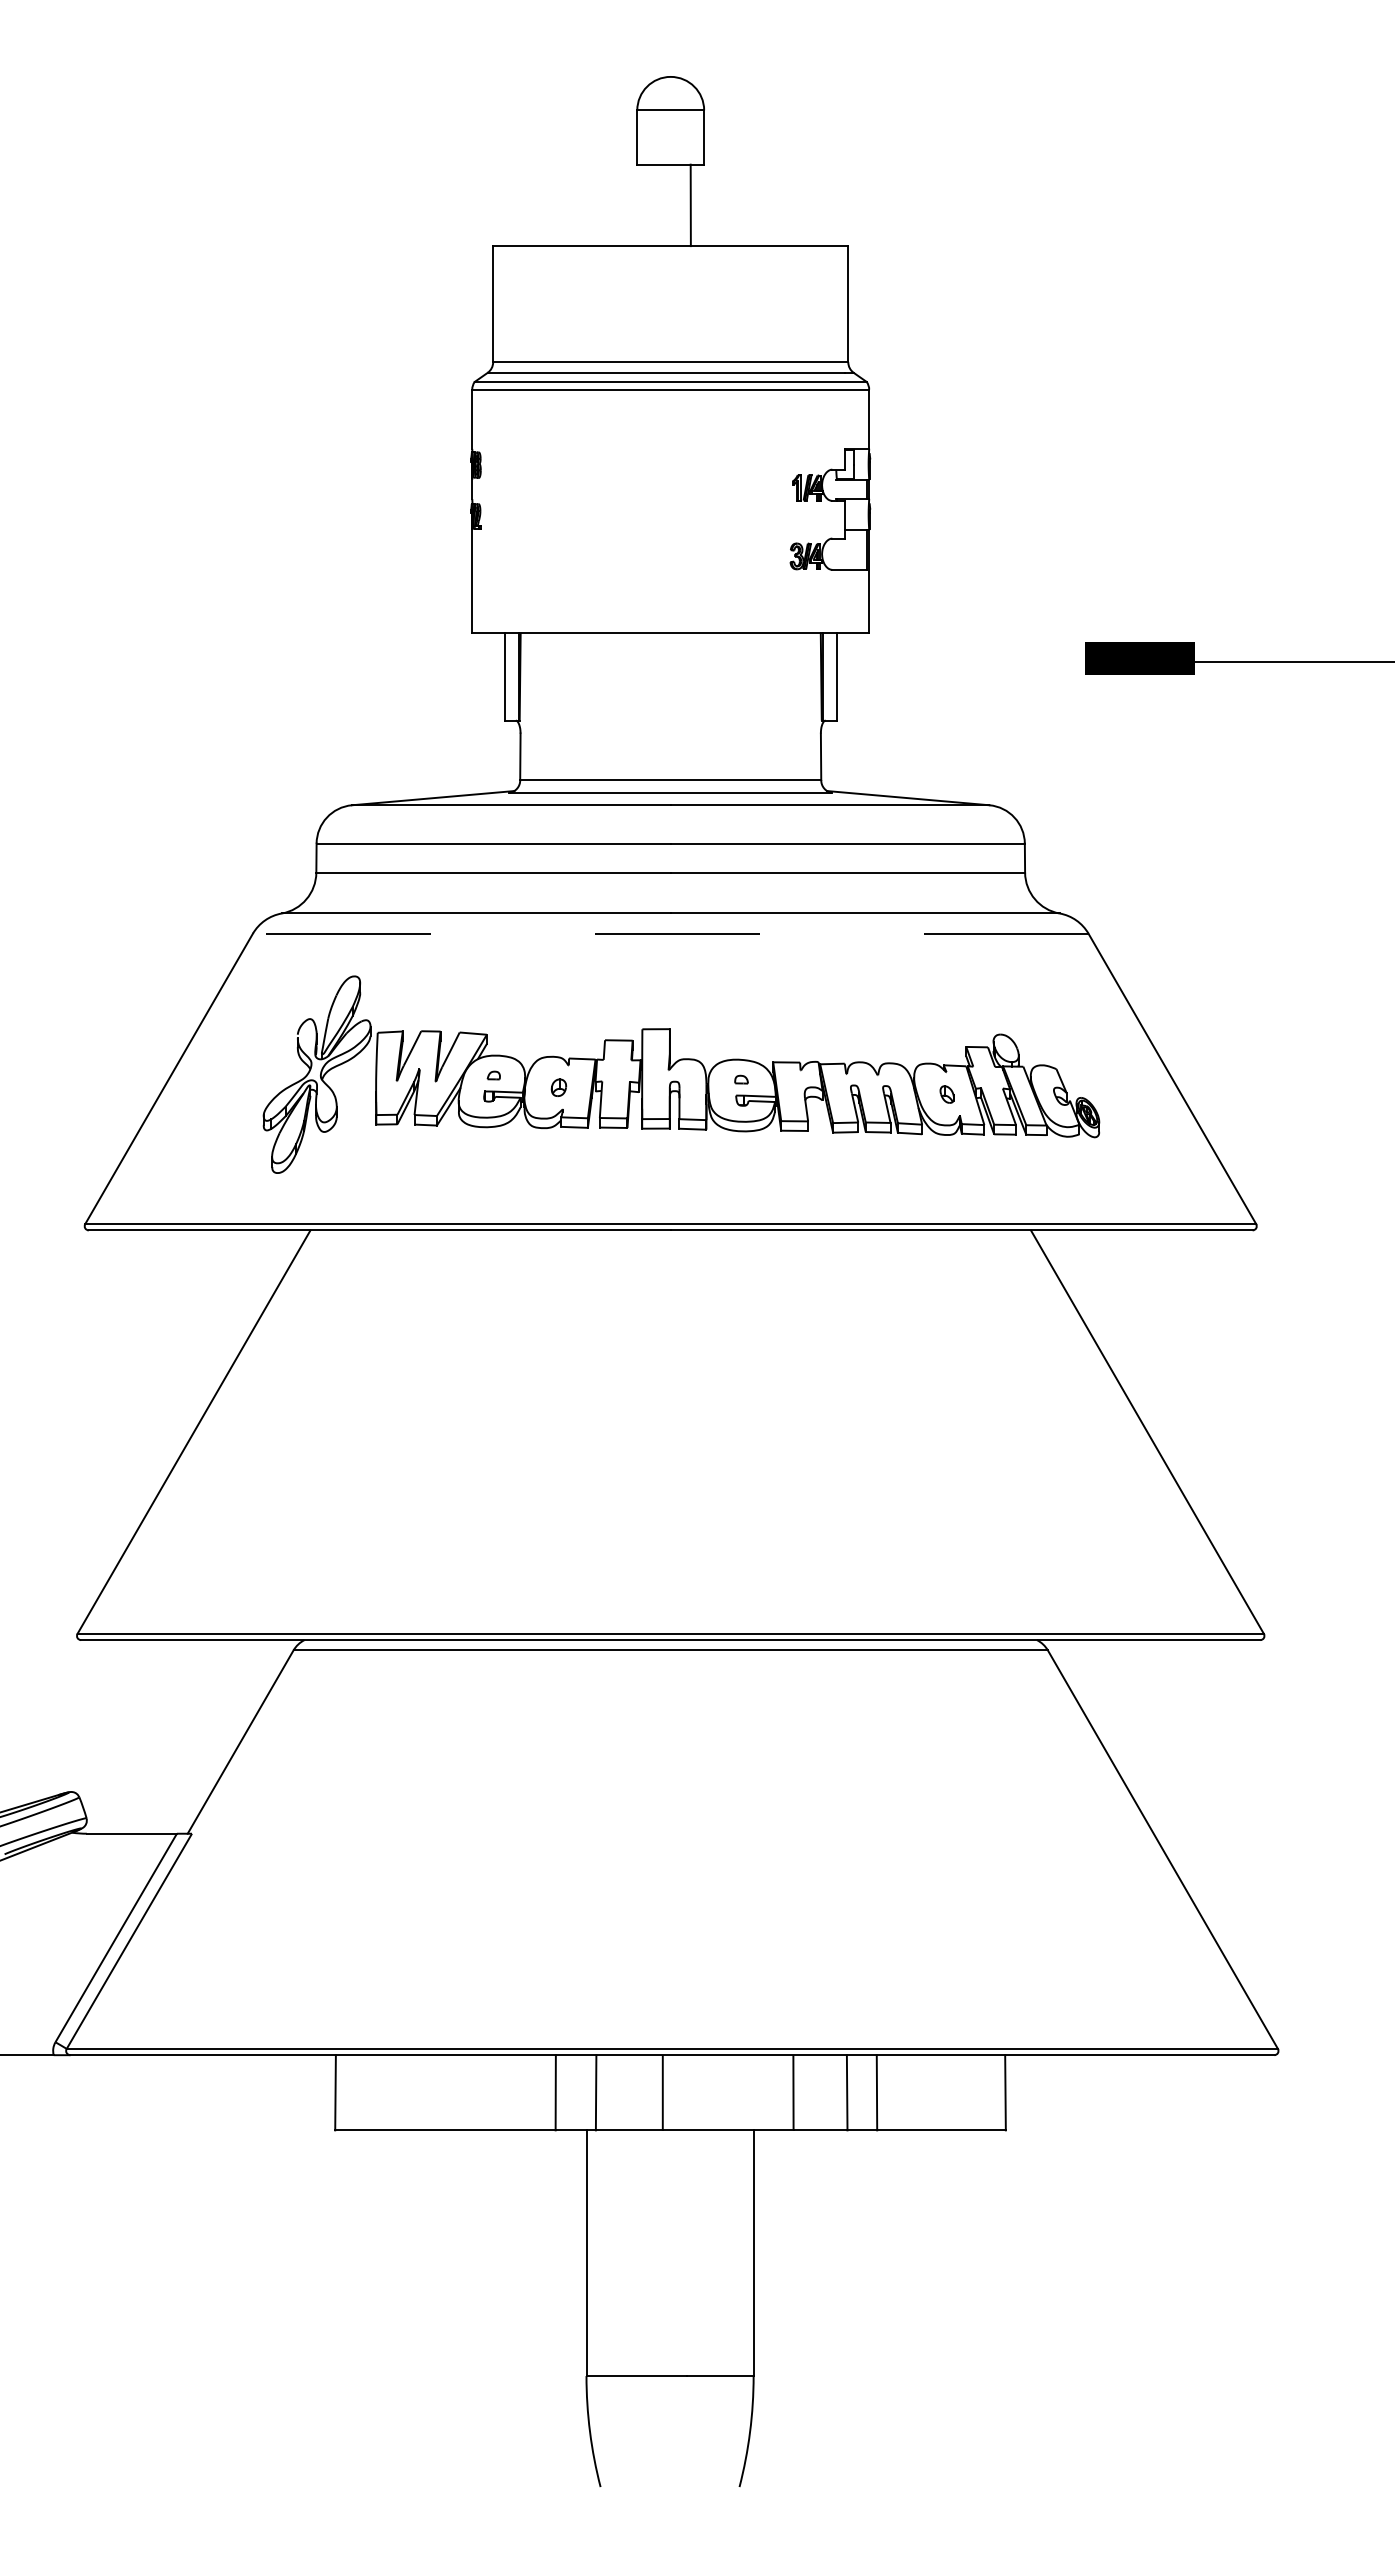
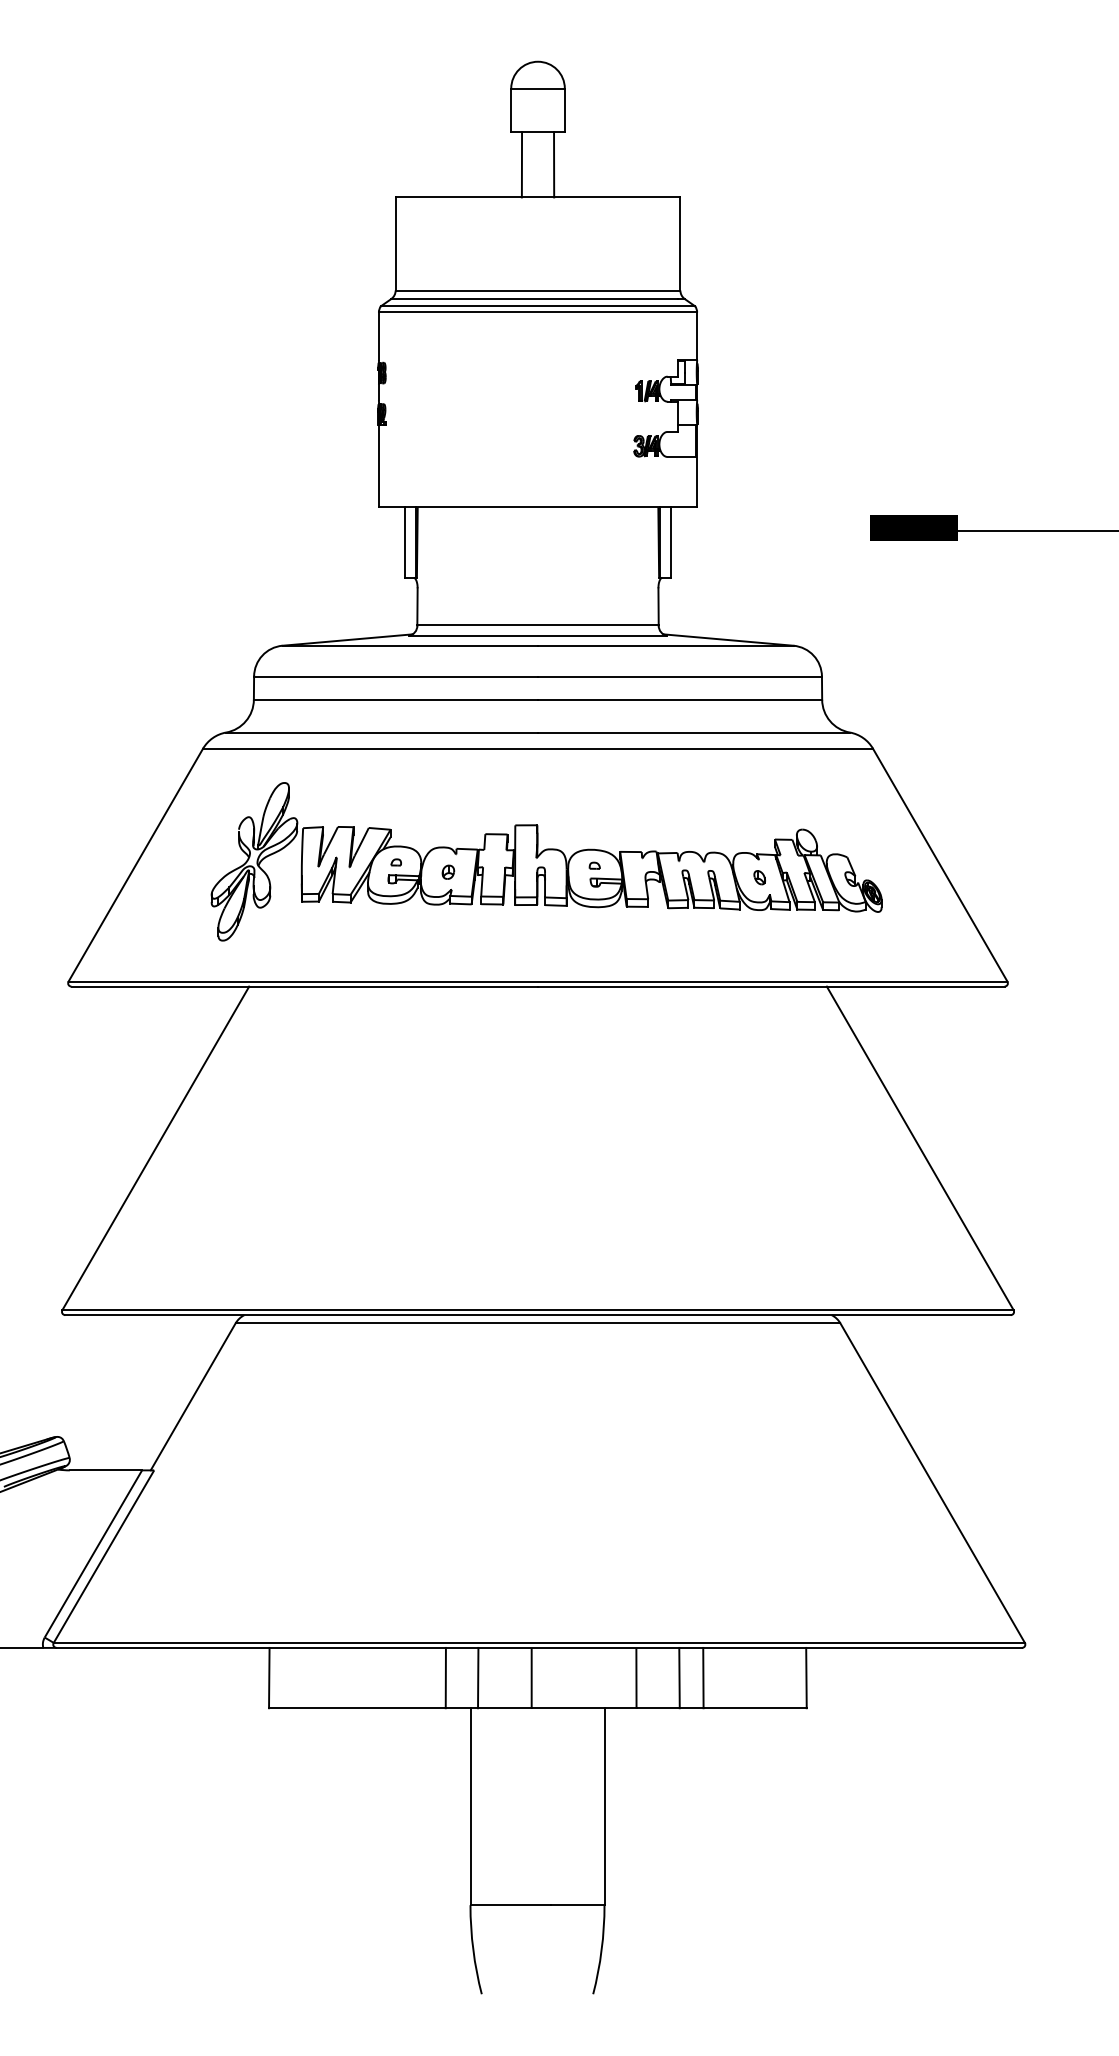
line: (650, 205) -> (521, 164), added
line: (670, 933) -> (537, 748), dashed -> solid

